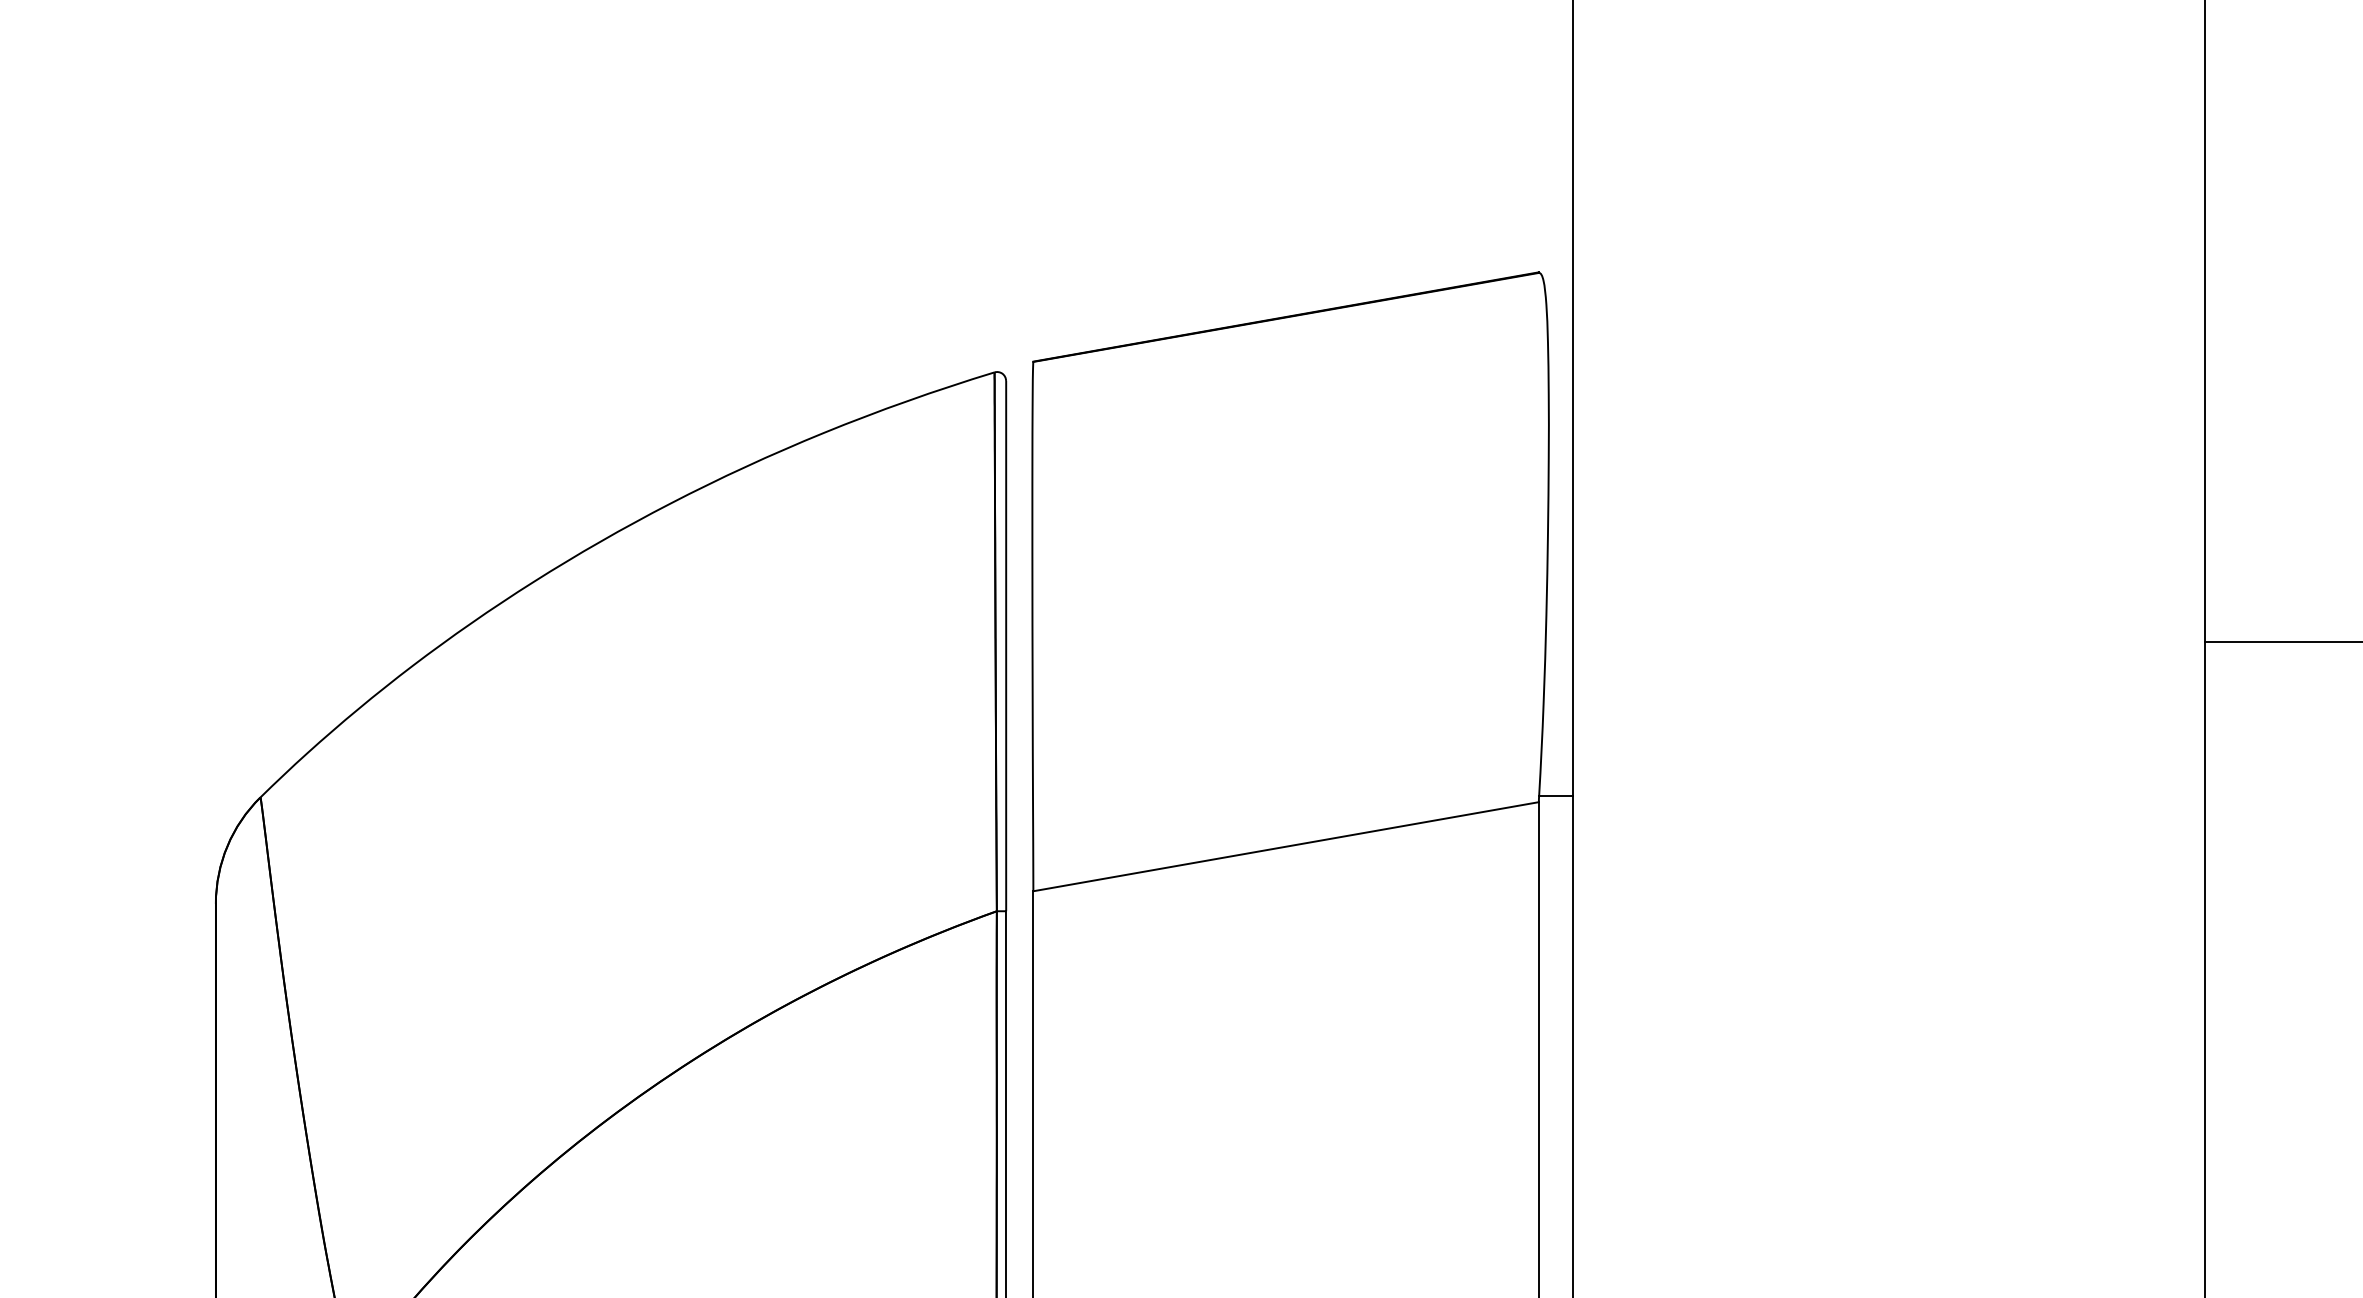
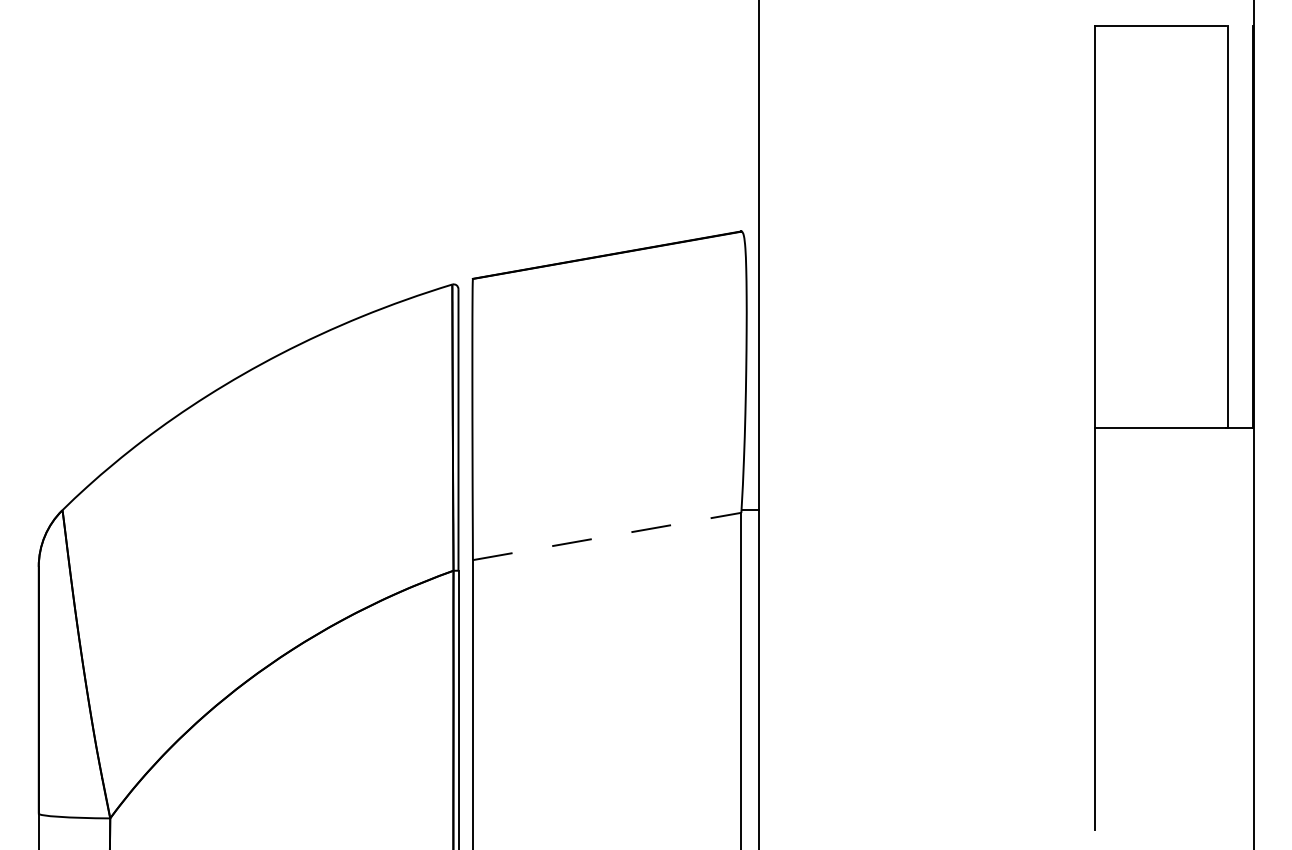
line: (1286, 846) -> (607, 536), solid -> dashed

